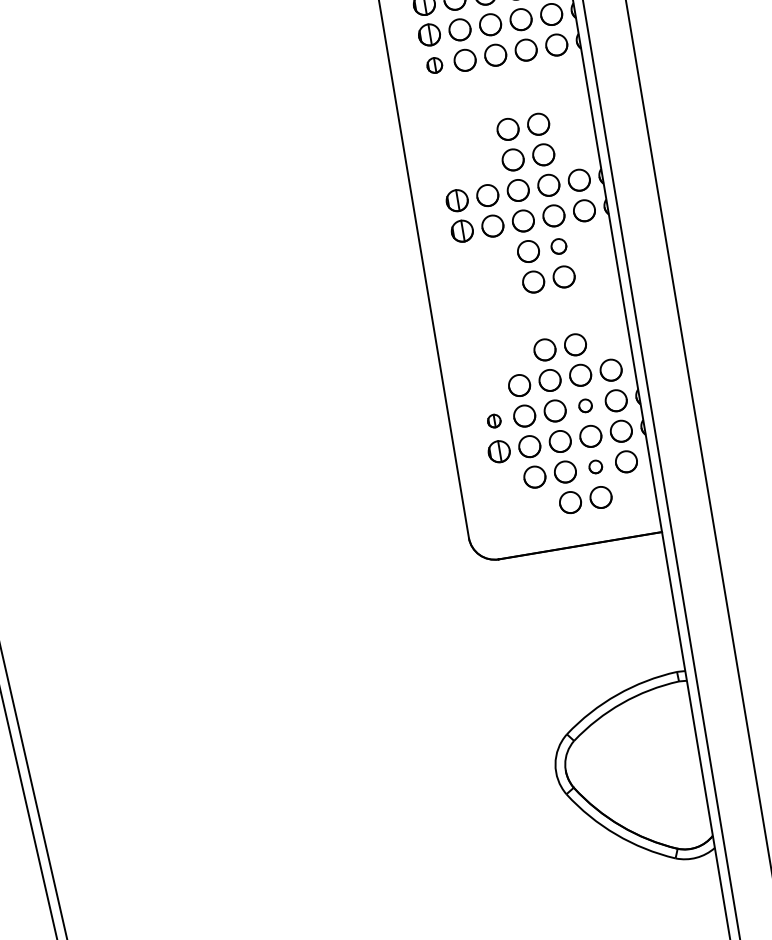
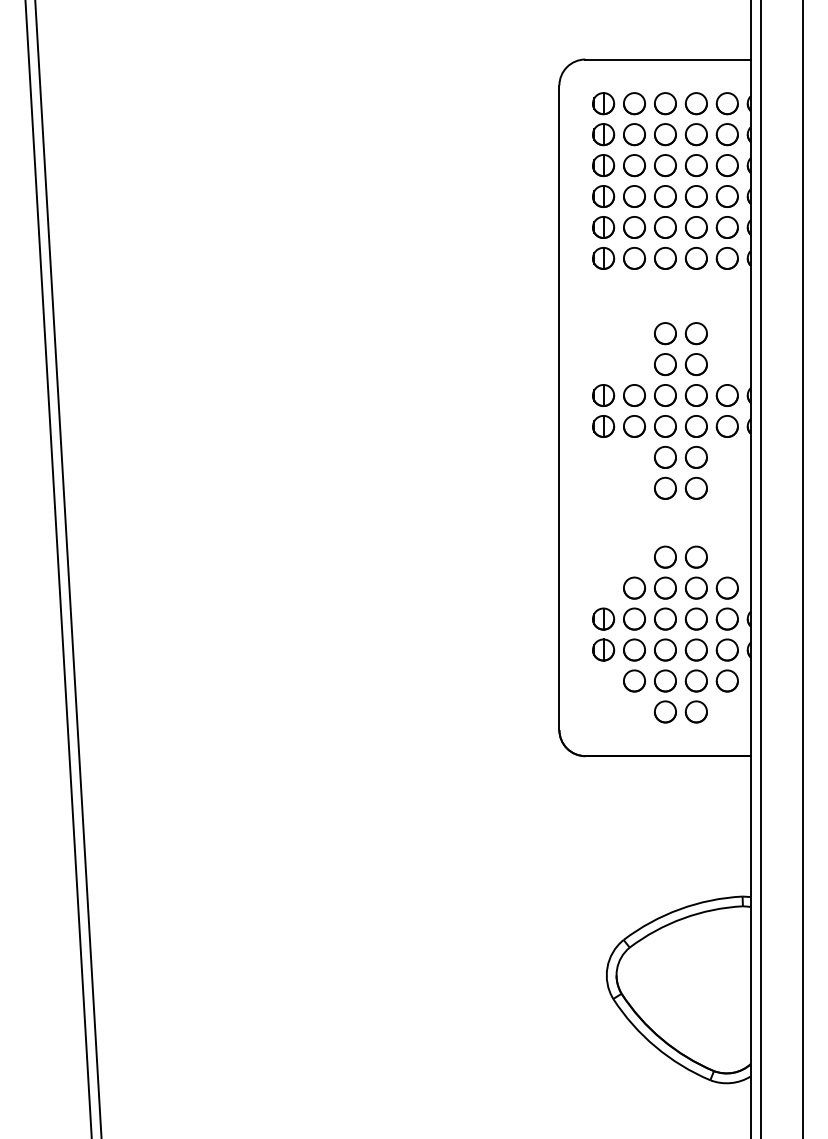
part: (434, 65) -> (603, 258), size x1.43
circle: (558, 246) -> (695, 457), size x1.43
circle: (584, 405) -> (695, 618), size x1.67
part: (493, 420) -> (603, 618), size x1.67
circle: (594, 466) -> (695, 680), size x1.67

